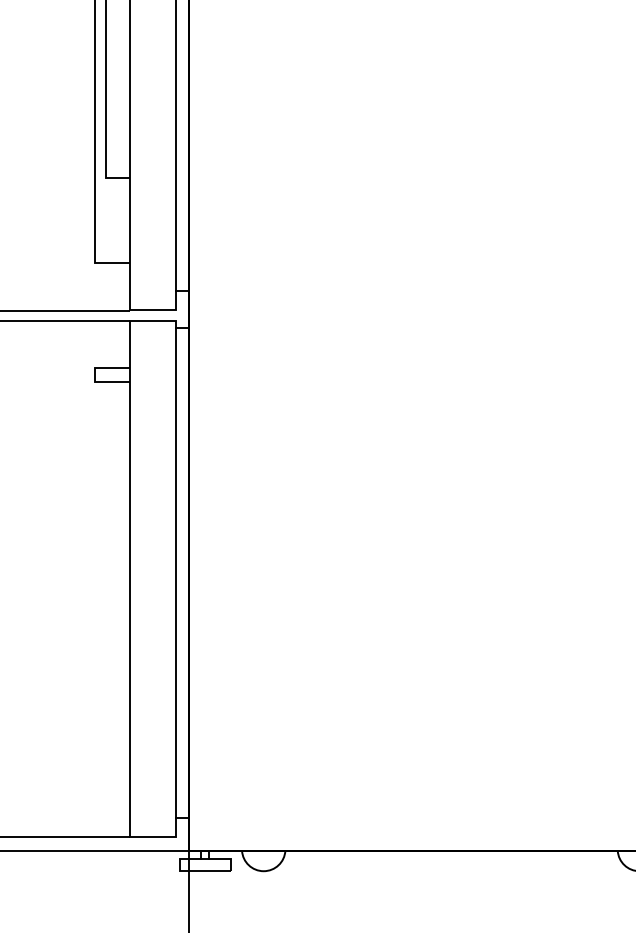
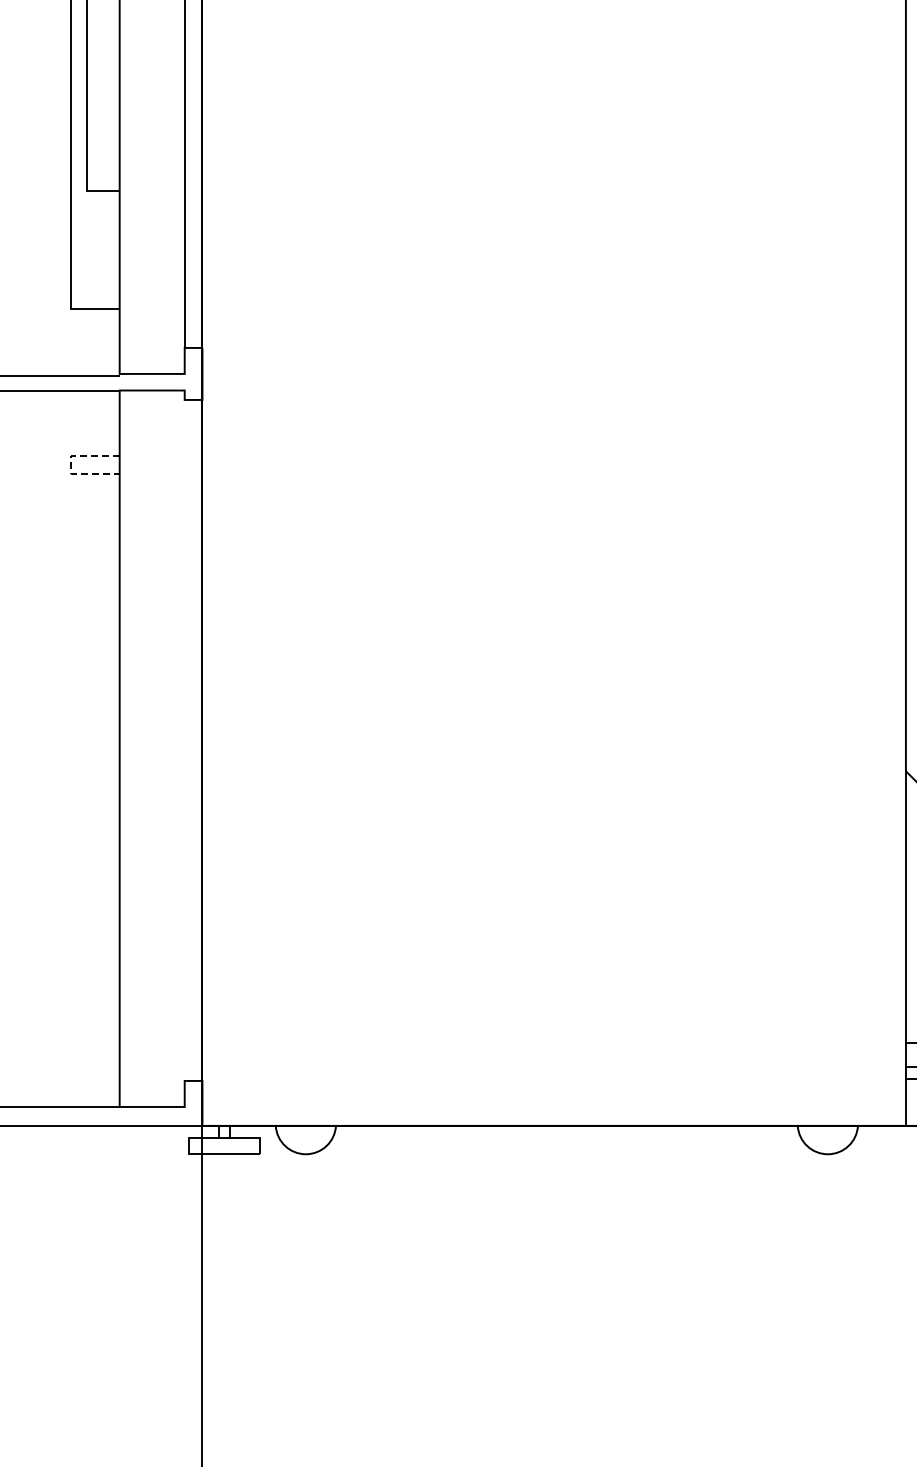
line: (94, 375) -> (71, 465), solid -> dashed
line: (176, 572) -> (184, 739), removed

